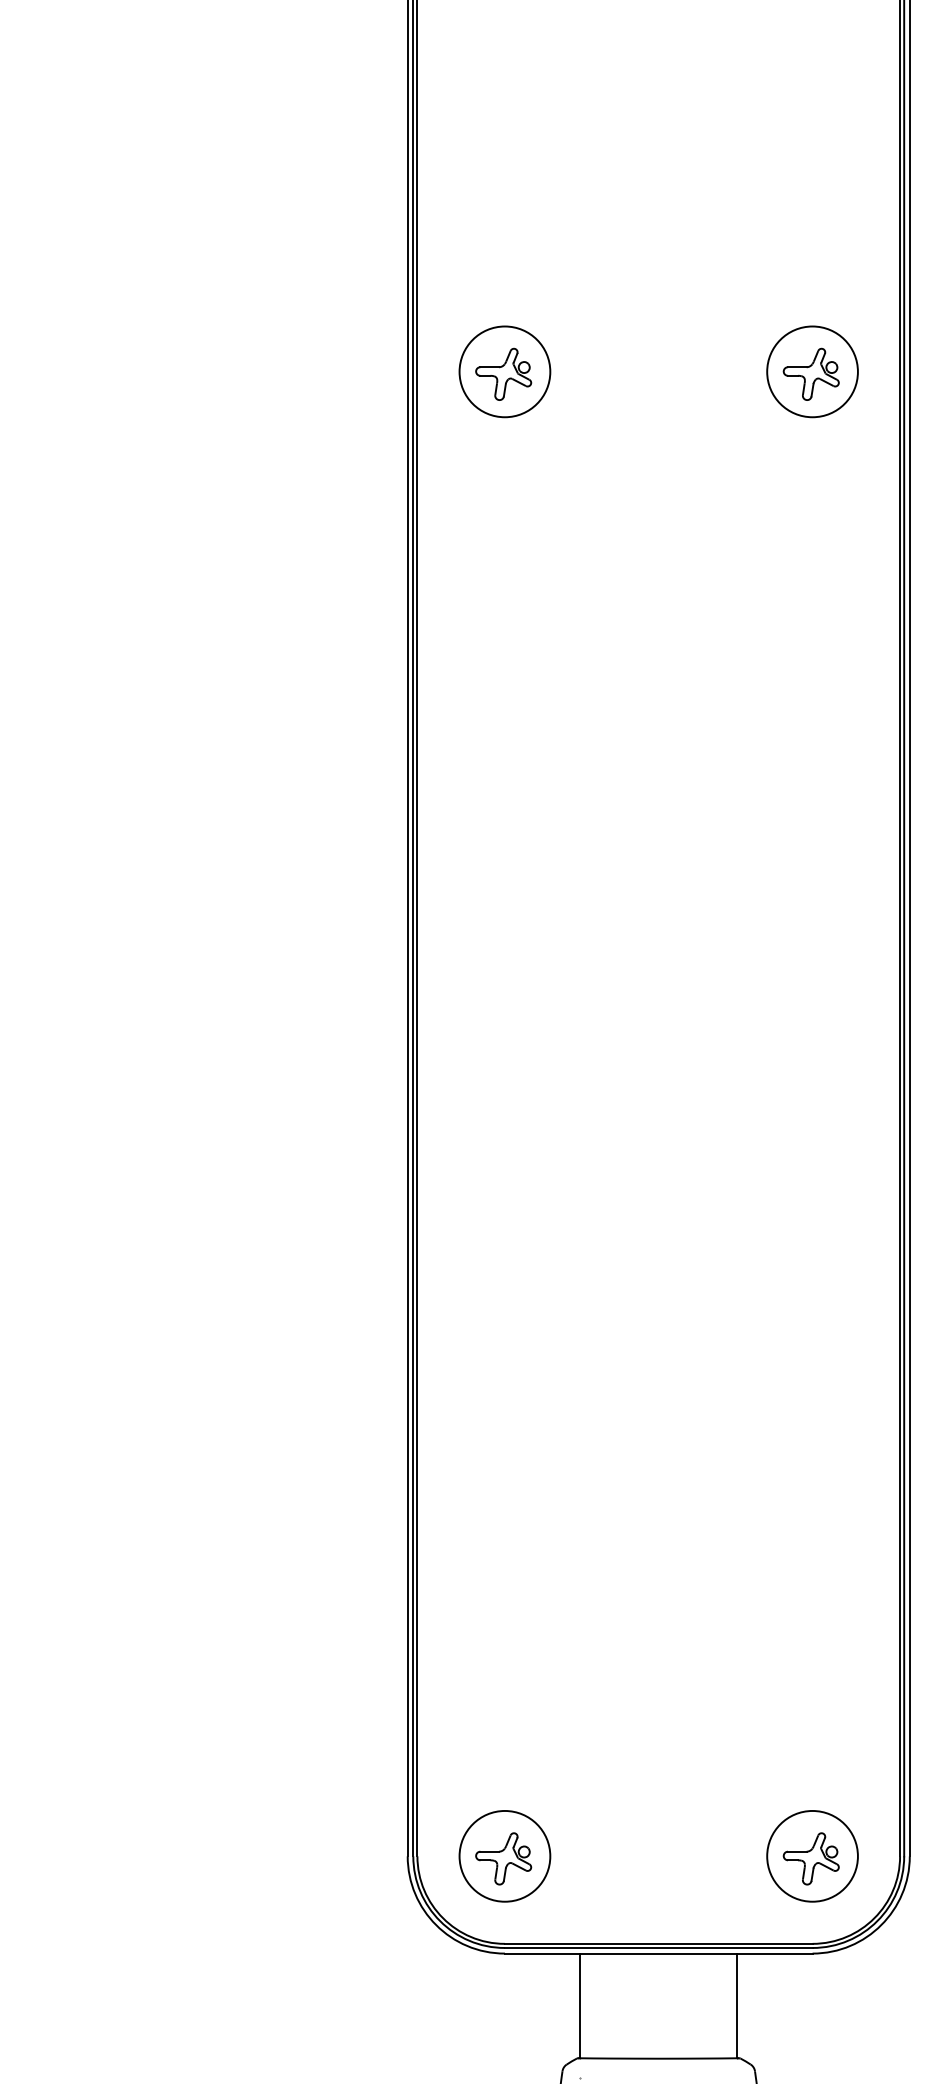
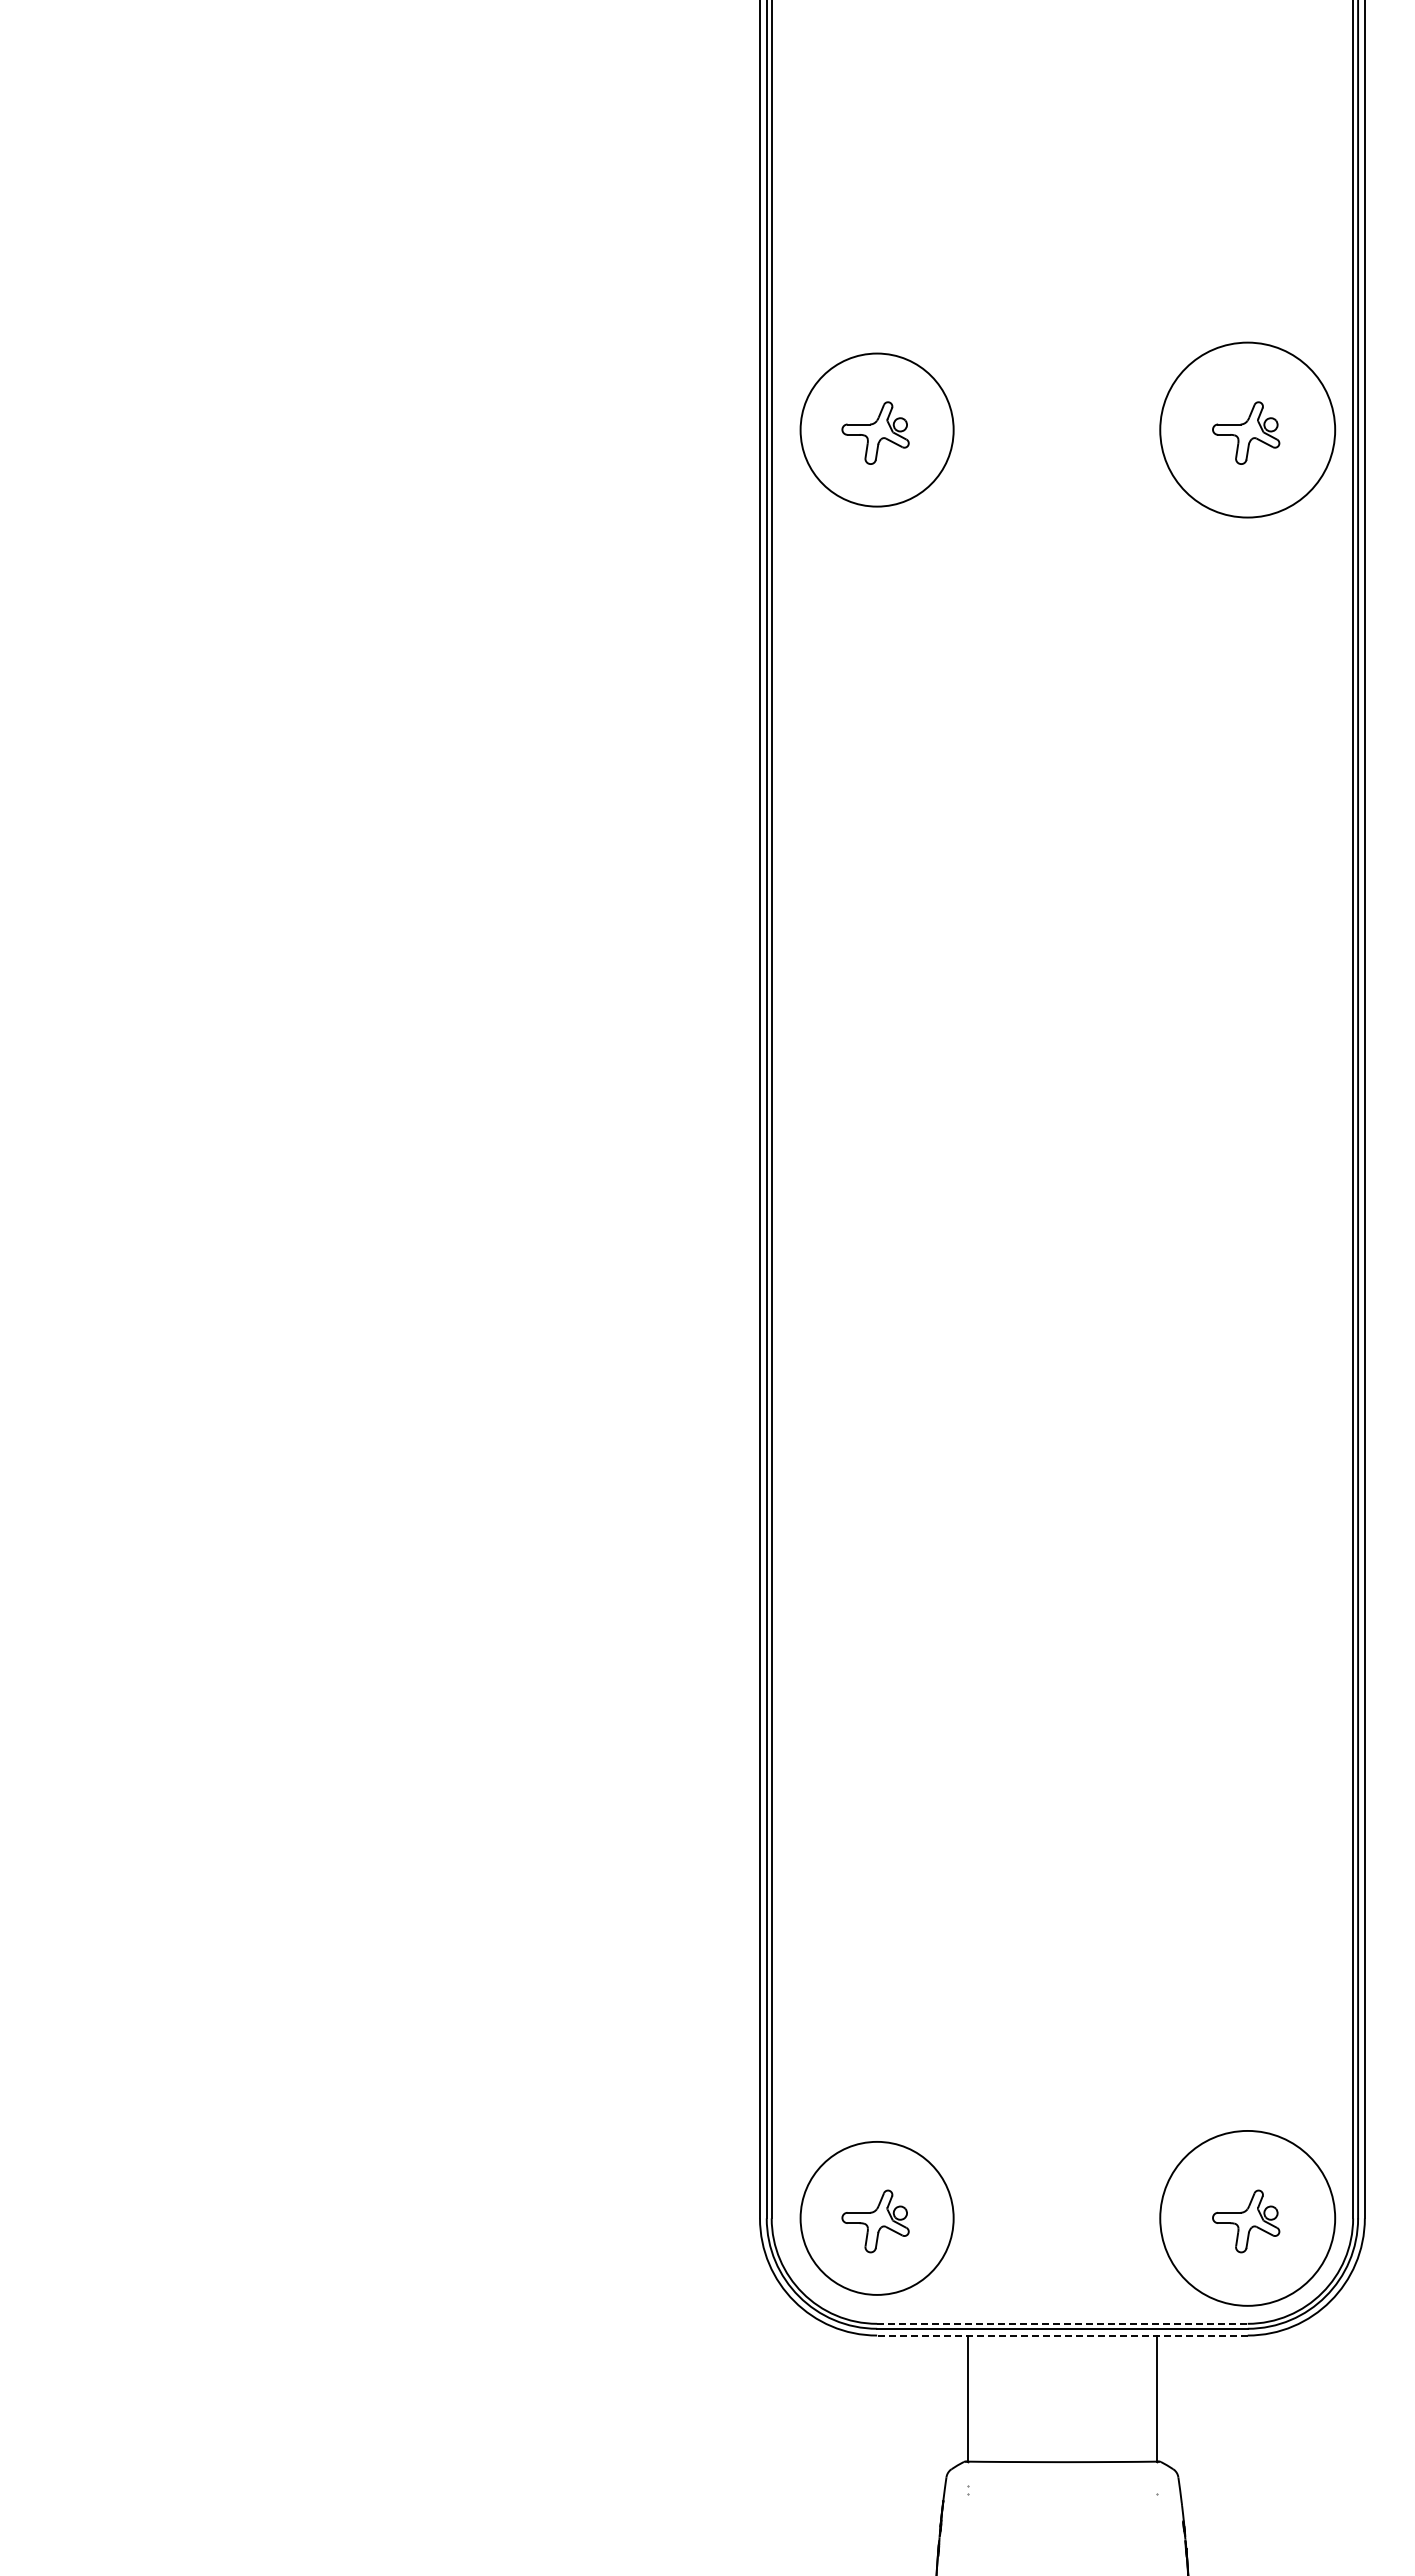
circle: (504, 371) -> (876, 429), size x1.4
circle: (812, 371) -> (1247, 429), size x1.6
circle: (504, 1856) -> (876, 2218), size x1.4
circle: (812, 1856) -> (1247, 2218), size x1.6
line: (658, 1943) -> (1062, 2323), solid -> dashed
line: (657, 1953) -> (1061, 2335), solid -> dashed

